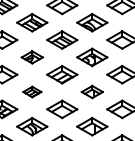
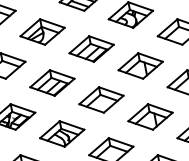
part: (32, 57) -> (42, 32), size x1.43
part: (32, 91) -> (52, 82), size x1.67
part: (92, 91) -> (140, 65), size x1.43

